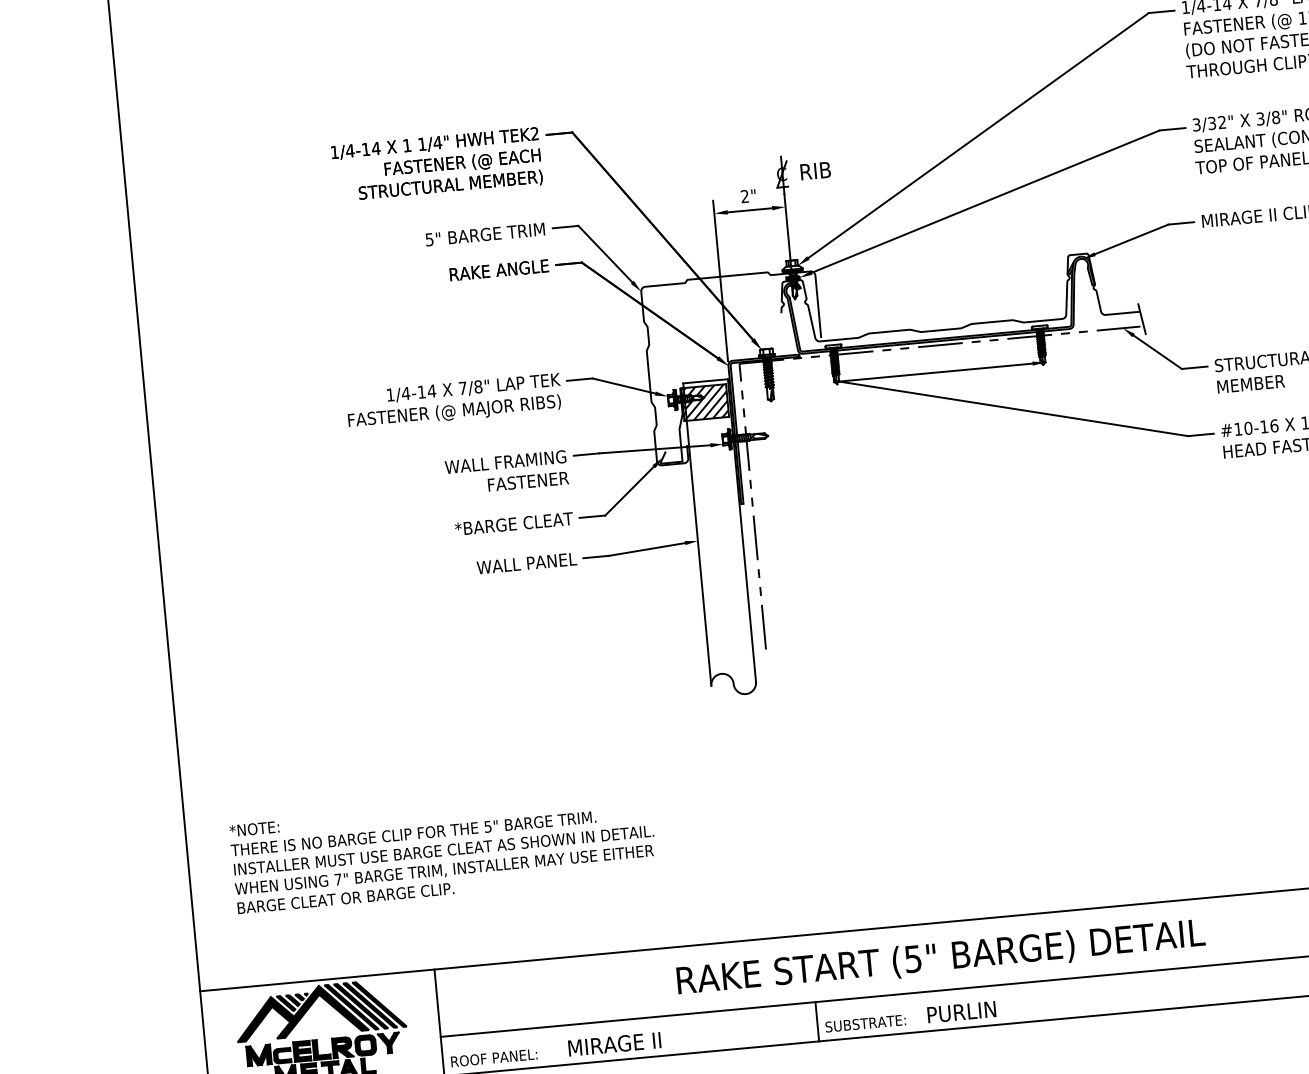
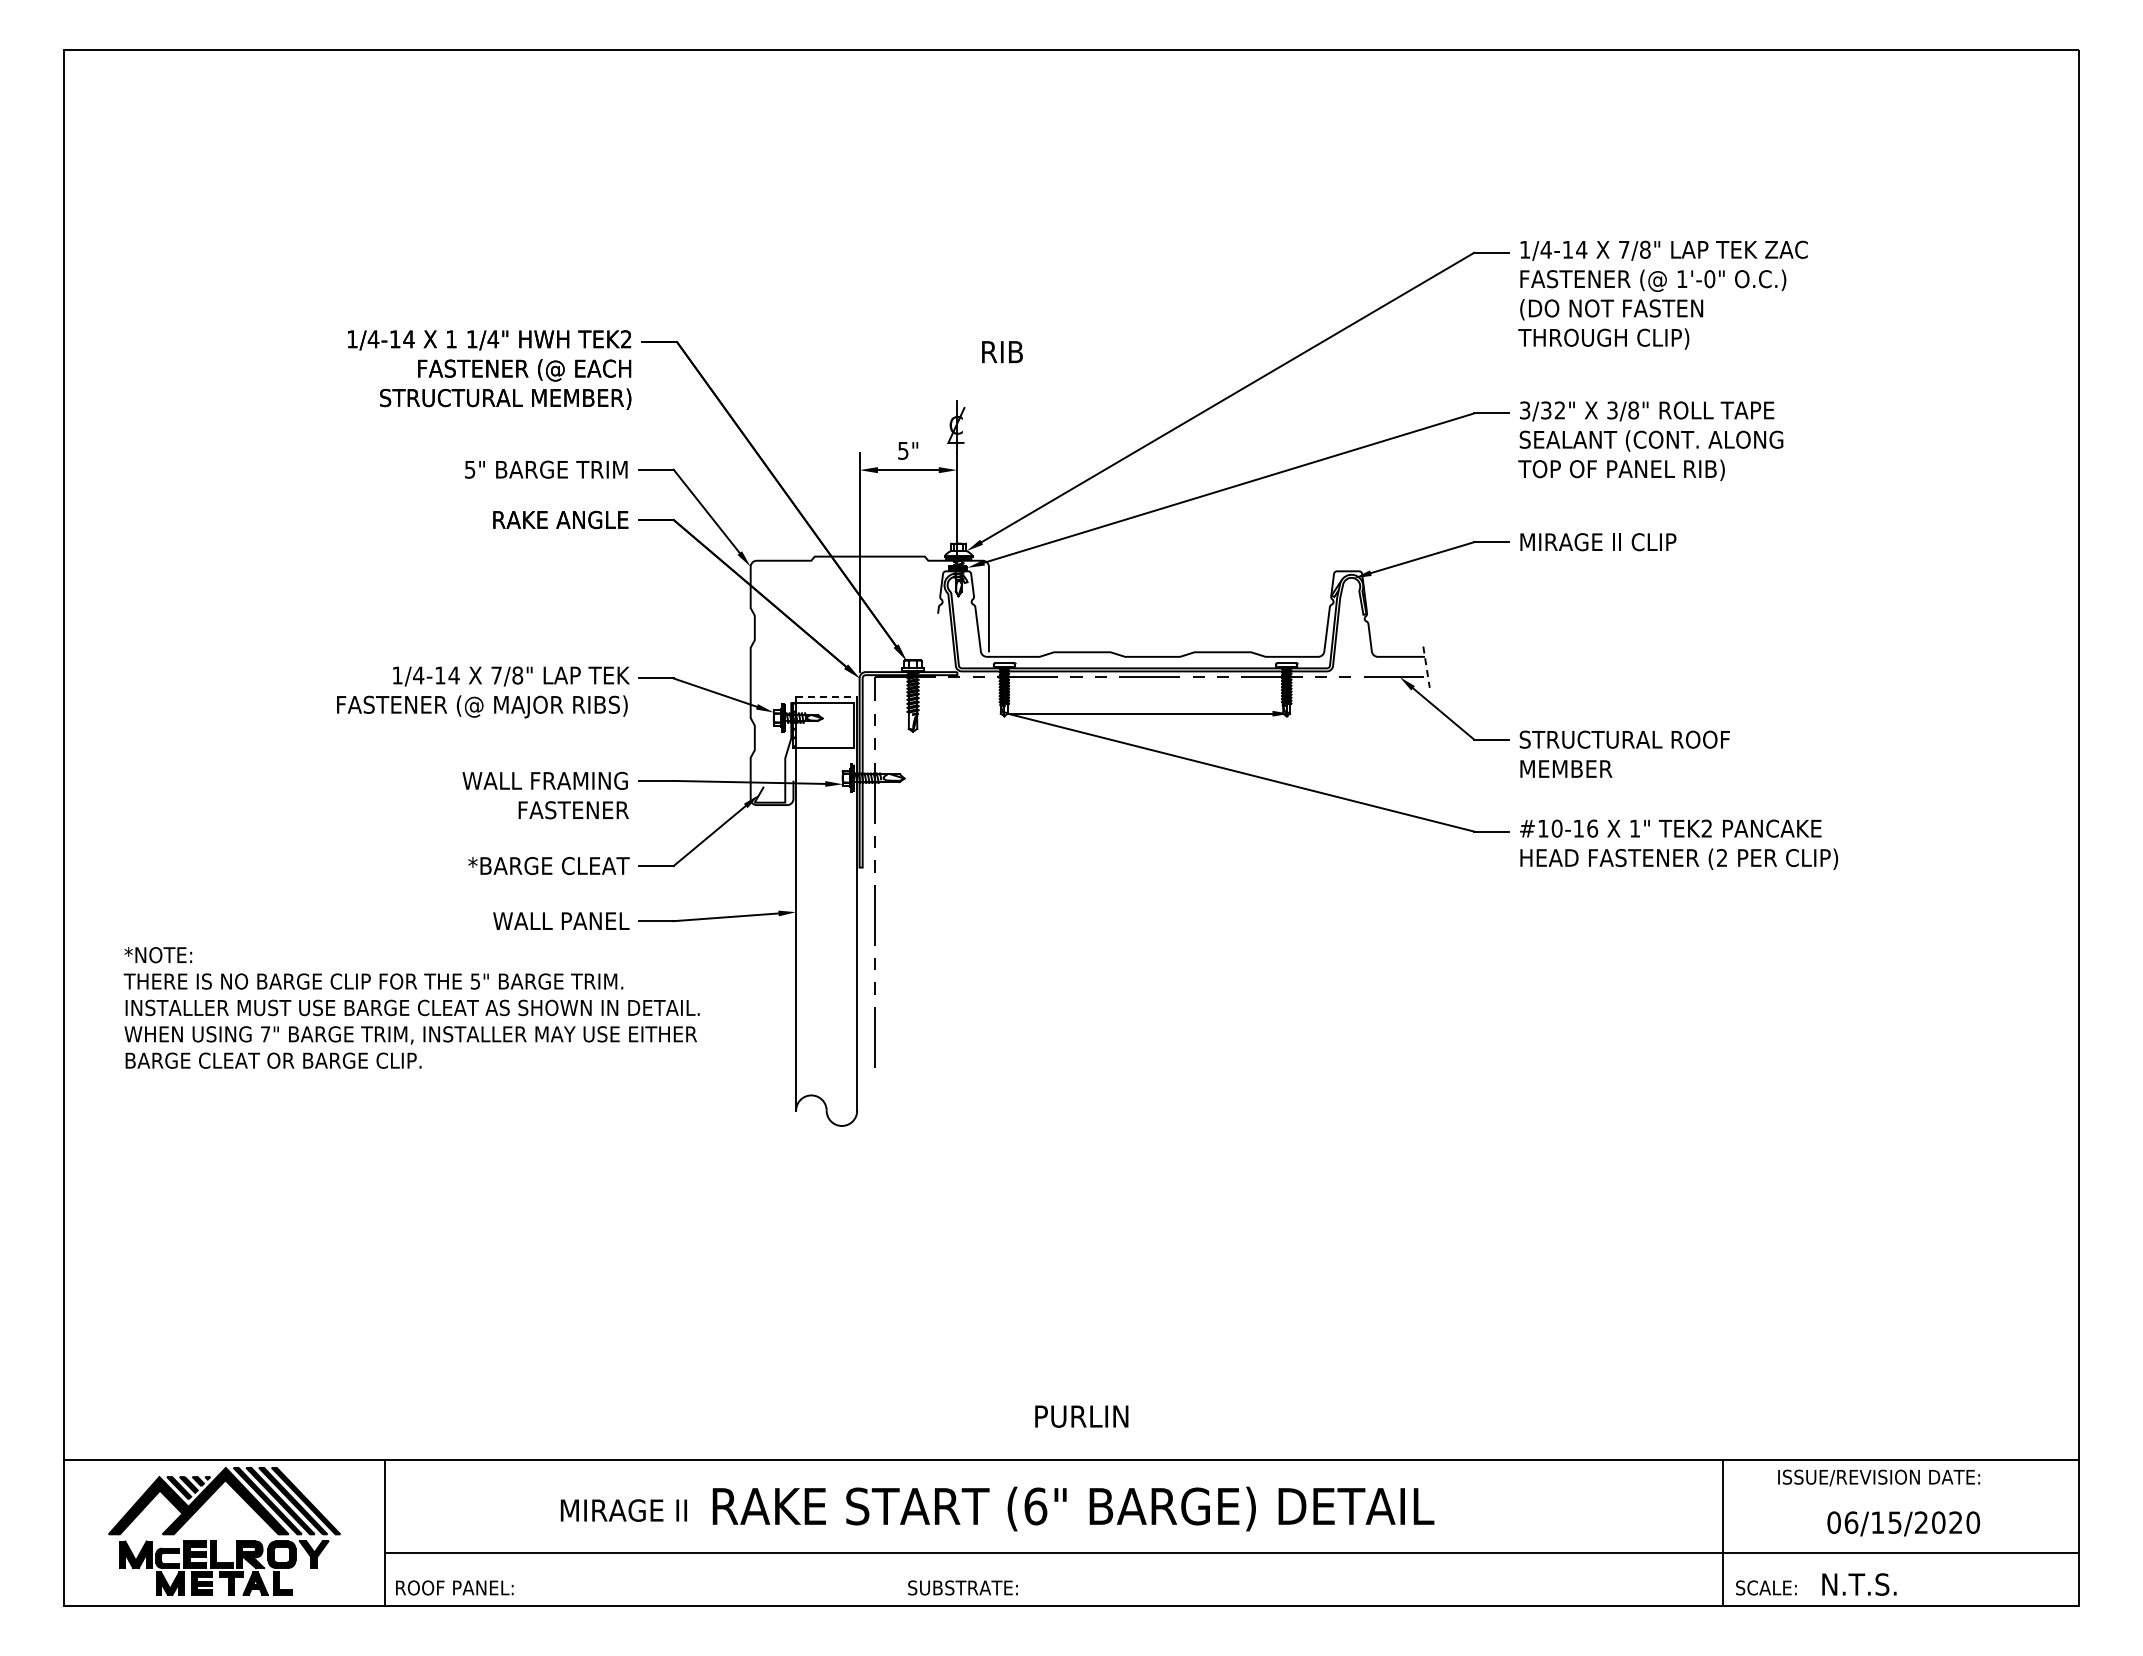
text: (815, 171) -> (1002, 352), moved
text: (745, 196) -> (903, 450), 2" -> 5"
line: (1142, 319) -> (1426, 667), solid -> dashed
line: (705, 381) -> (826, 696), solid -> dashed
hatch: (706, 402) -> (825, 725), removed
text: (443, 850) -> (411, 1007), moved
text: (913, 959) -> (1035, 1506), (5" -> (6"
text: (961, 1012) -> (1081, 1416), moved
line: (817, 1021) -> (897, 1579), removed
text: (614, 1044) -> (623, 1510), moved

